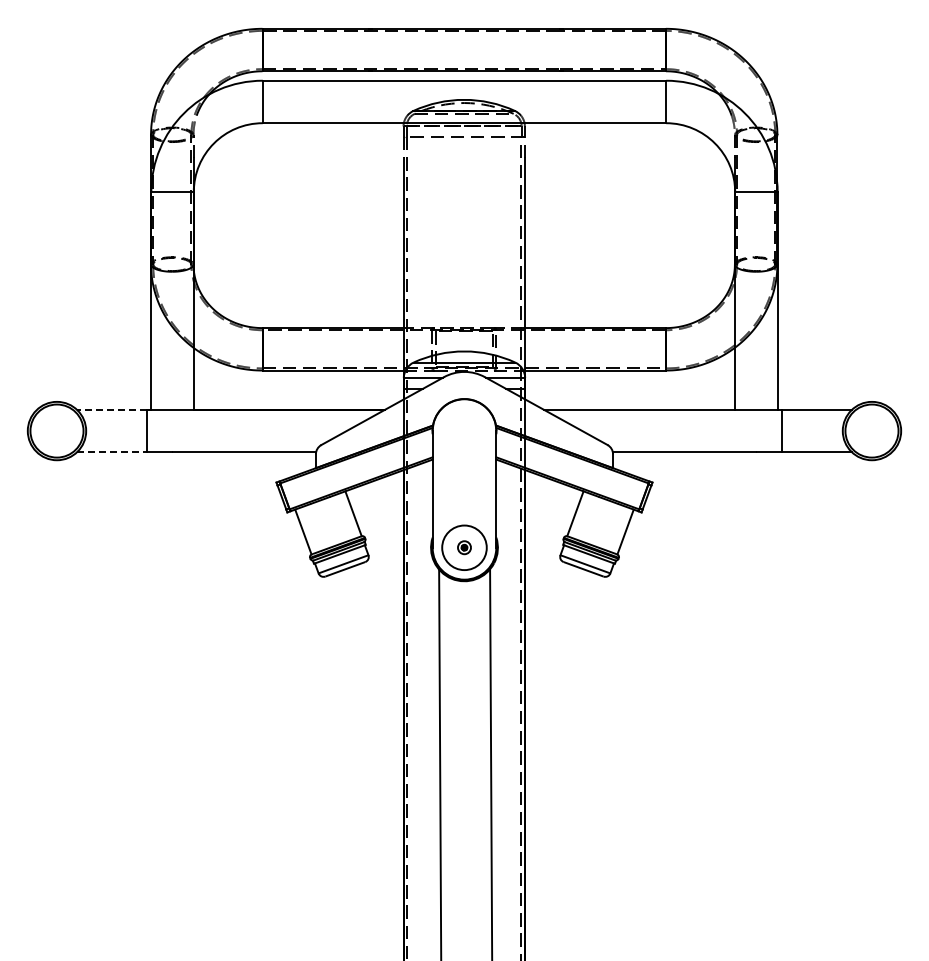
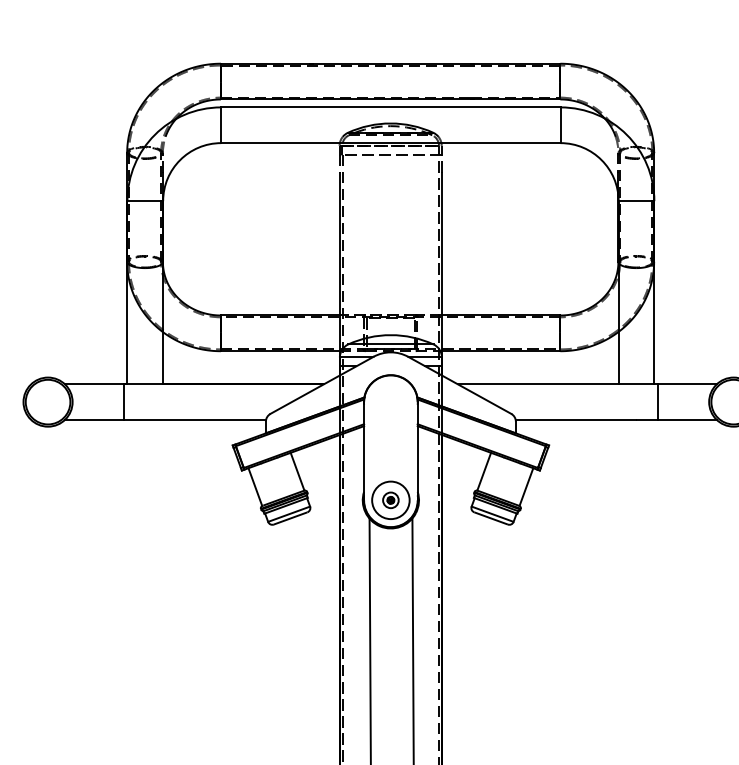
line: (111, 409) -> (93, 383), dashed -> solid
line: (112, 452) -> (94, 420), dashed -> solid
part: (464, 547) -> (390, 500), size x1.43

